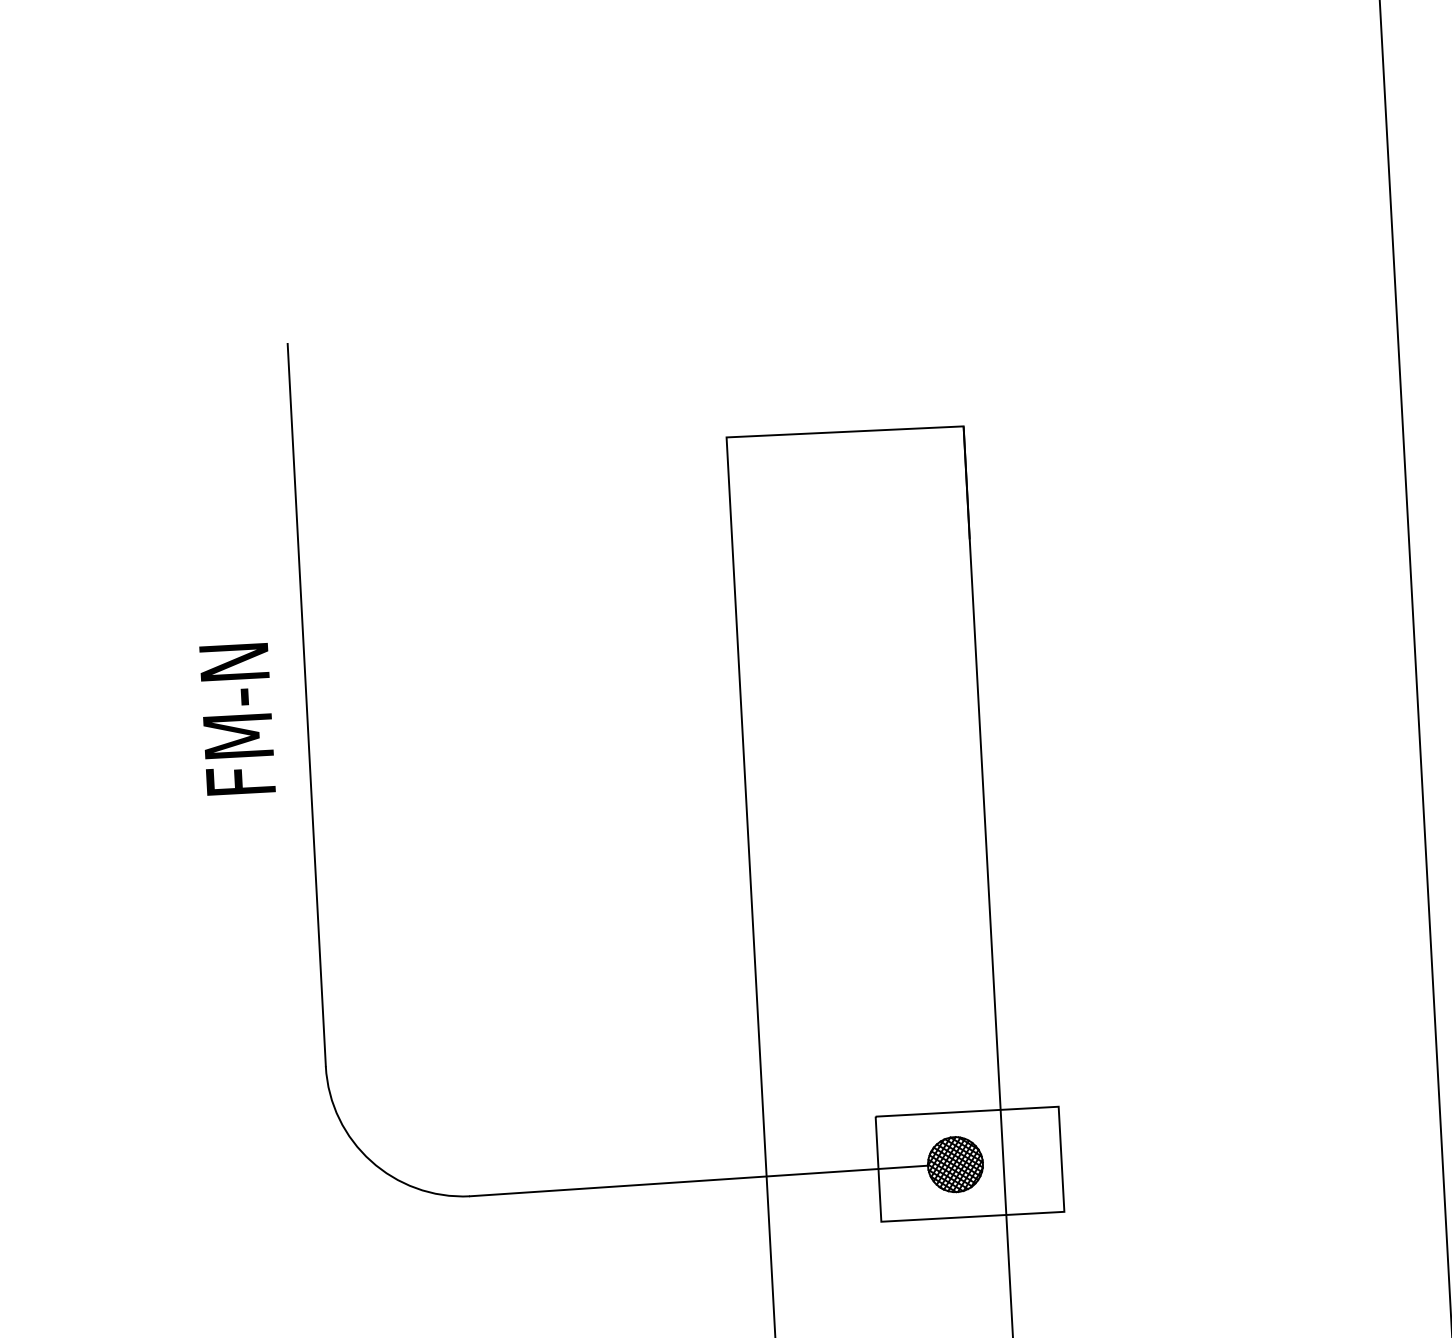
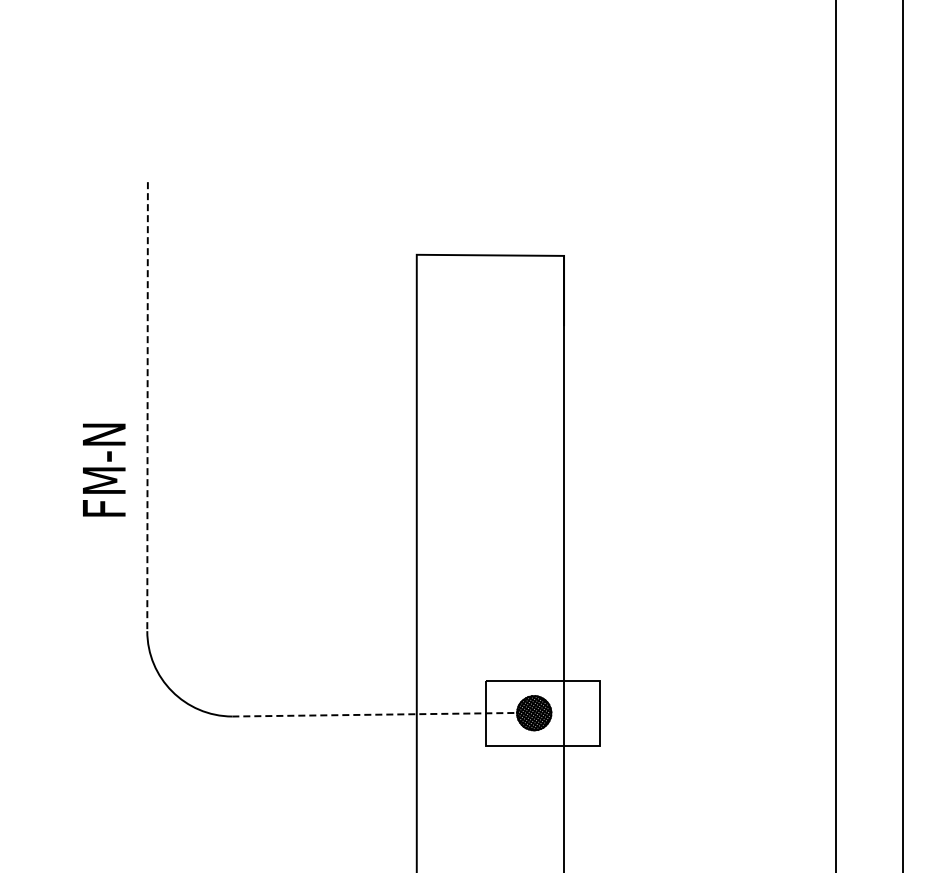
line: (306, 704) -> (147, 406), solid -> dashed
text: (237, 718) -> (104, 469), moved
line: (700, 1180) -> (375, 714), solid -> dashed

